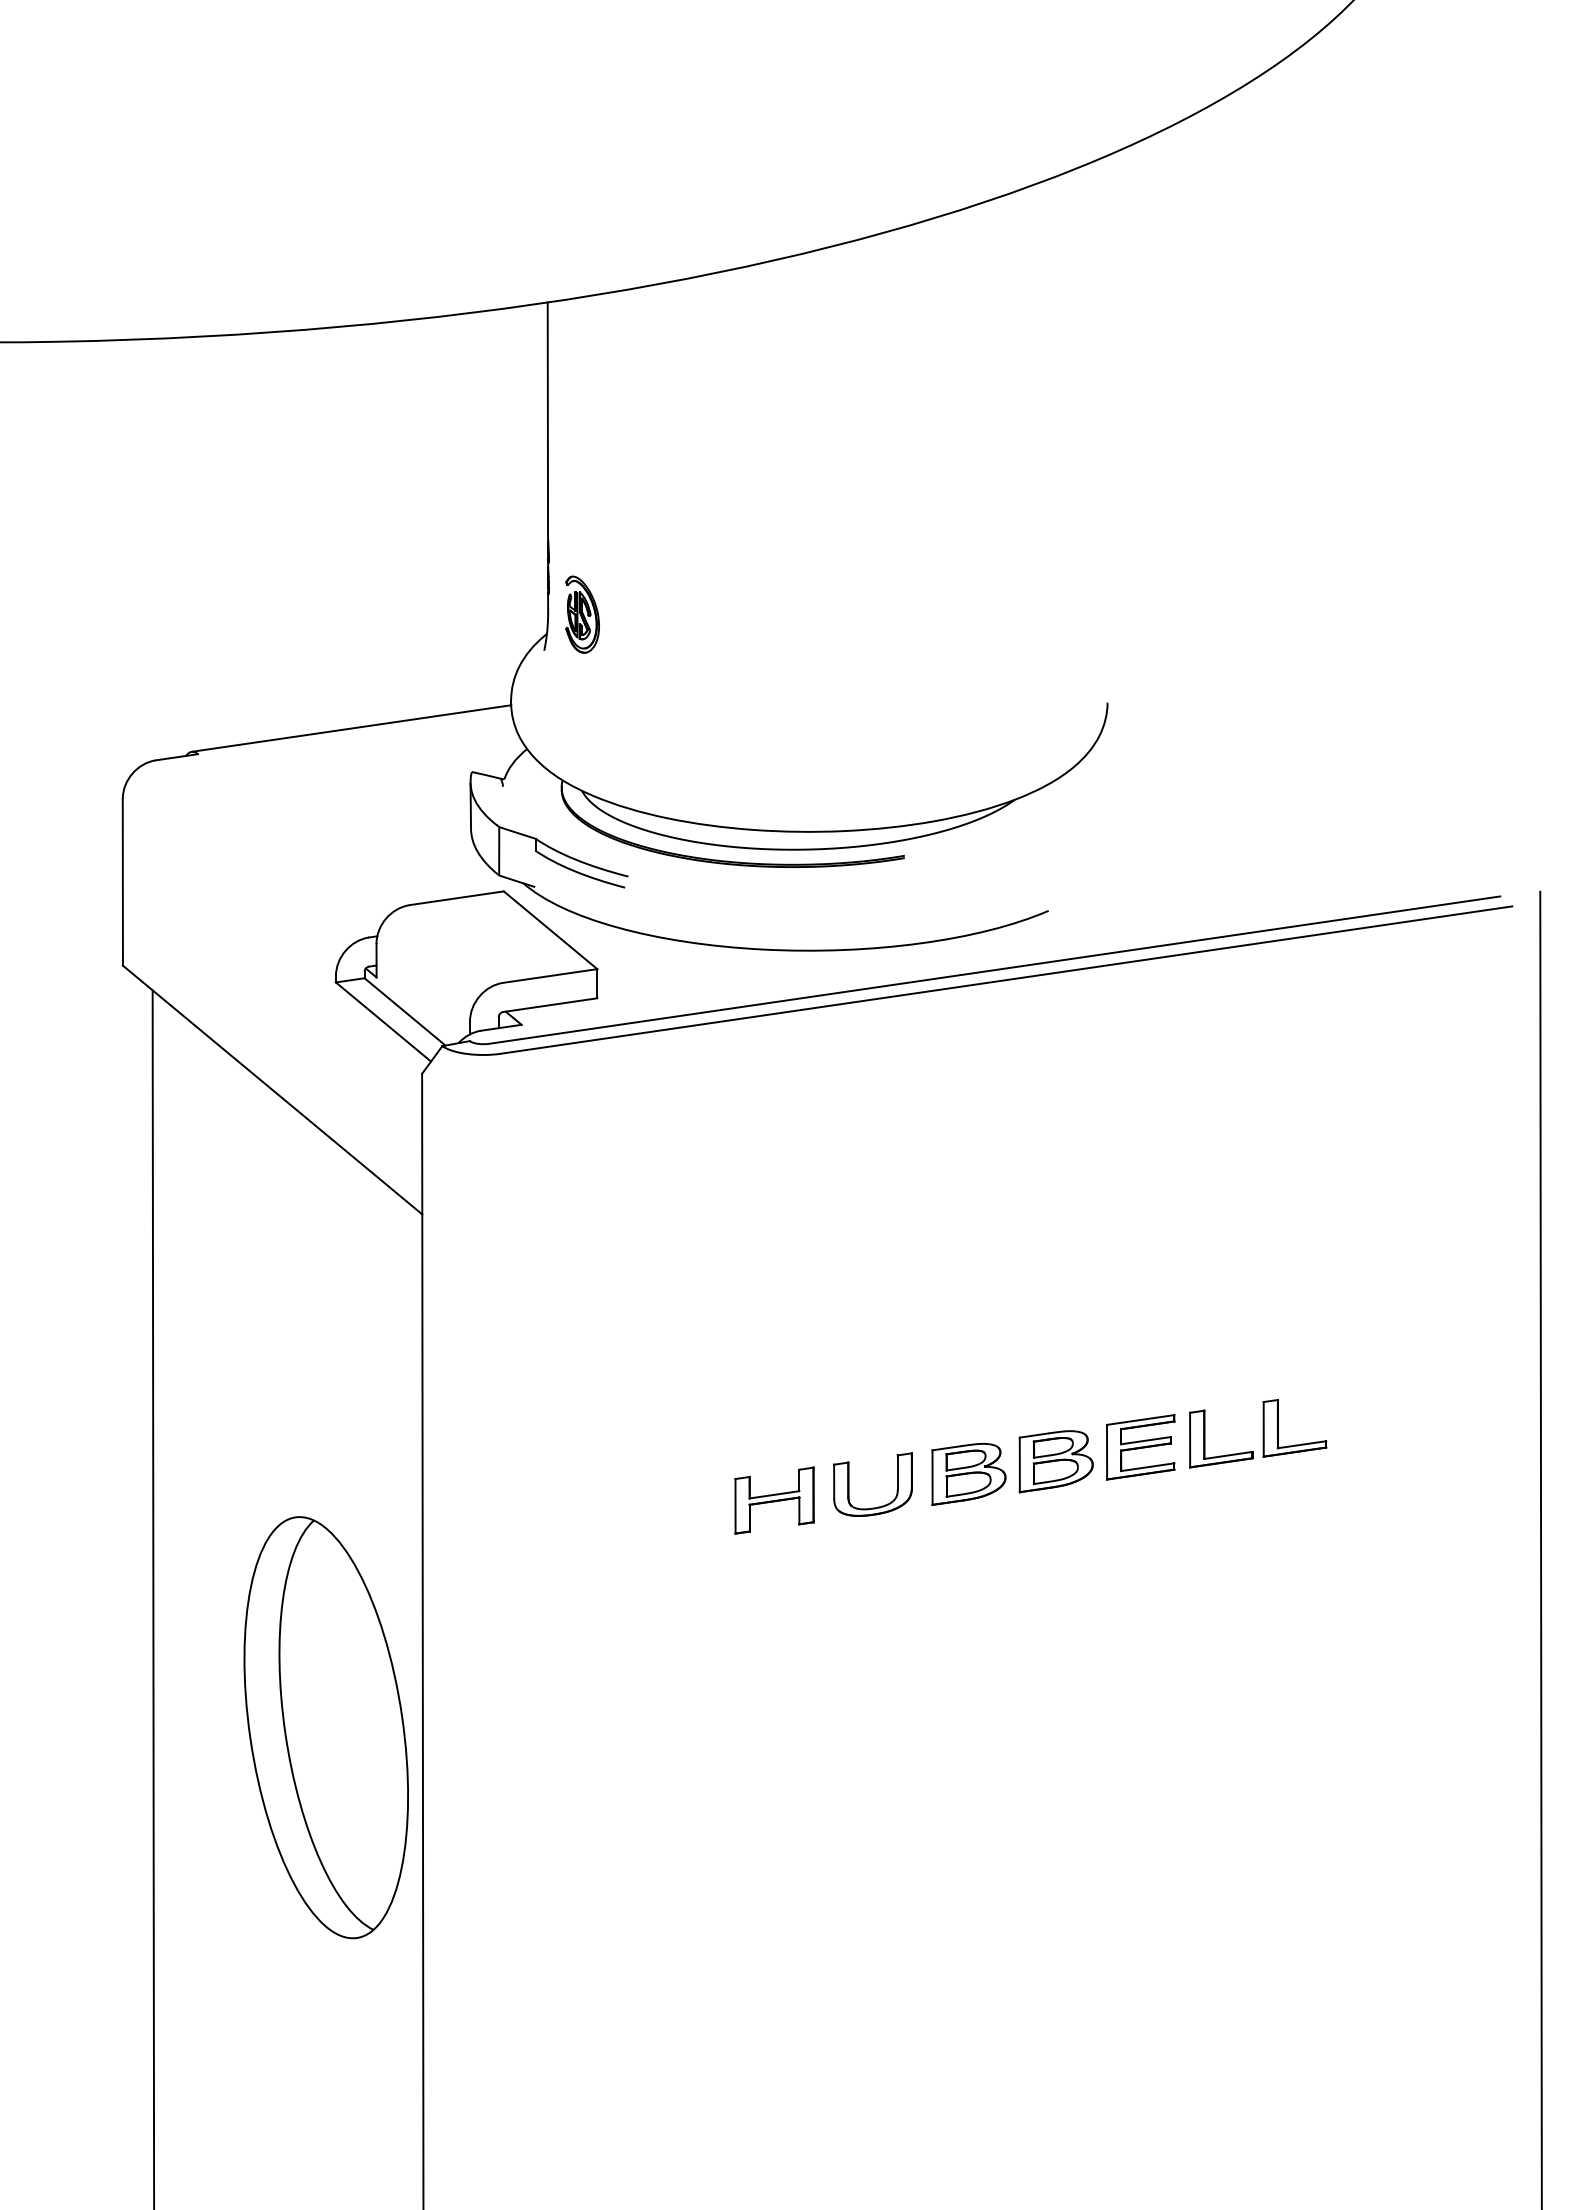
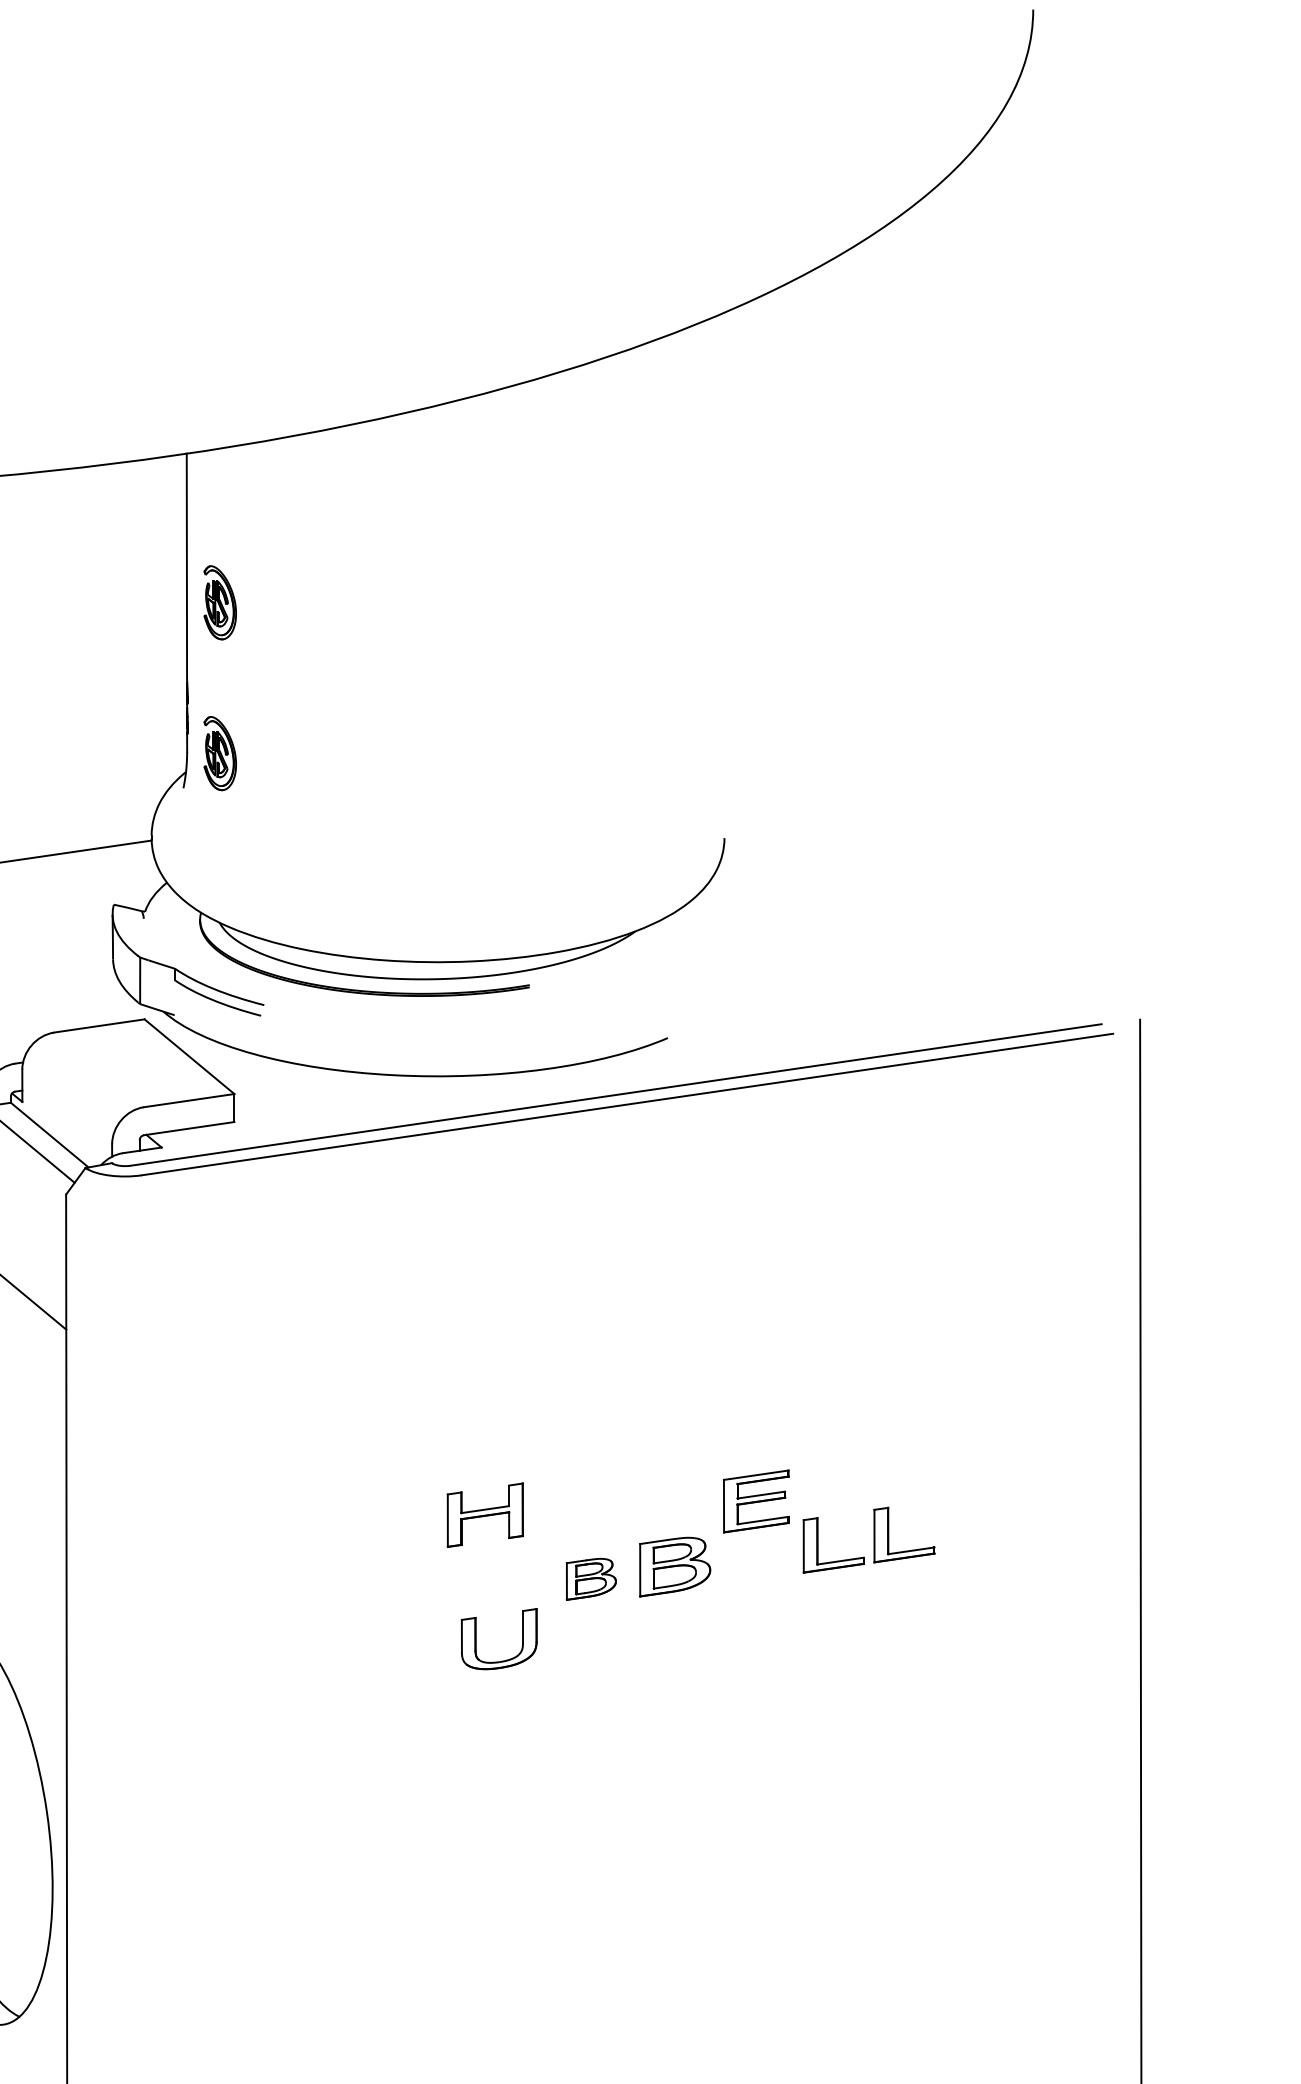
part: (582, 457) -> (220, 602), added
part: (1140, 1447) -> (756, 1501), moved
part: (968, 1474) -> (590, 1579), size x0.7
part: (774, 1500) -> (485, 1515), moved
part: (878, 1506) -> (504, 1660), moved

